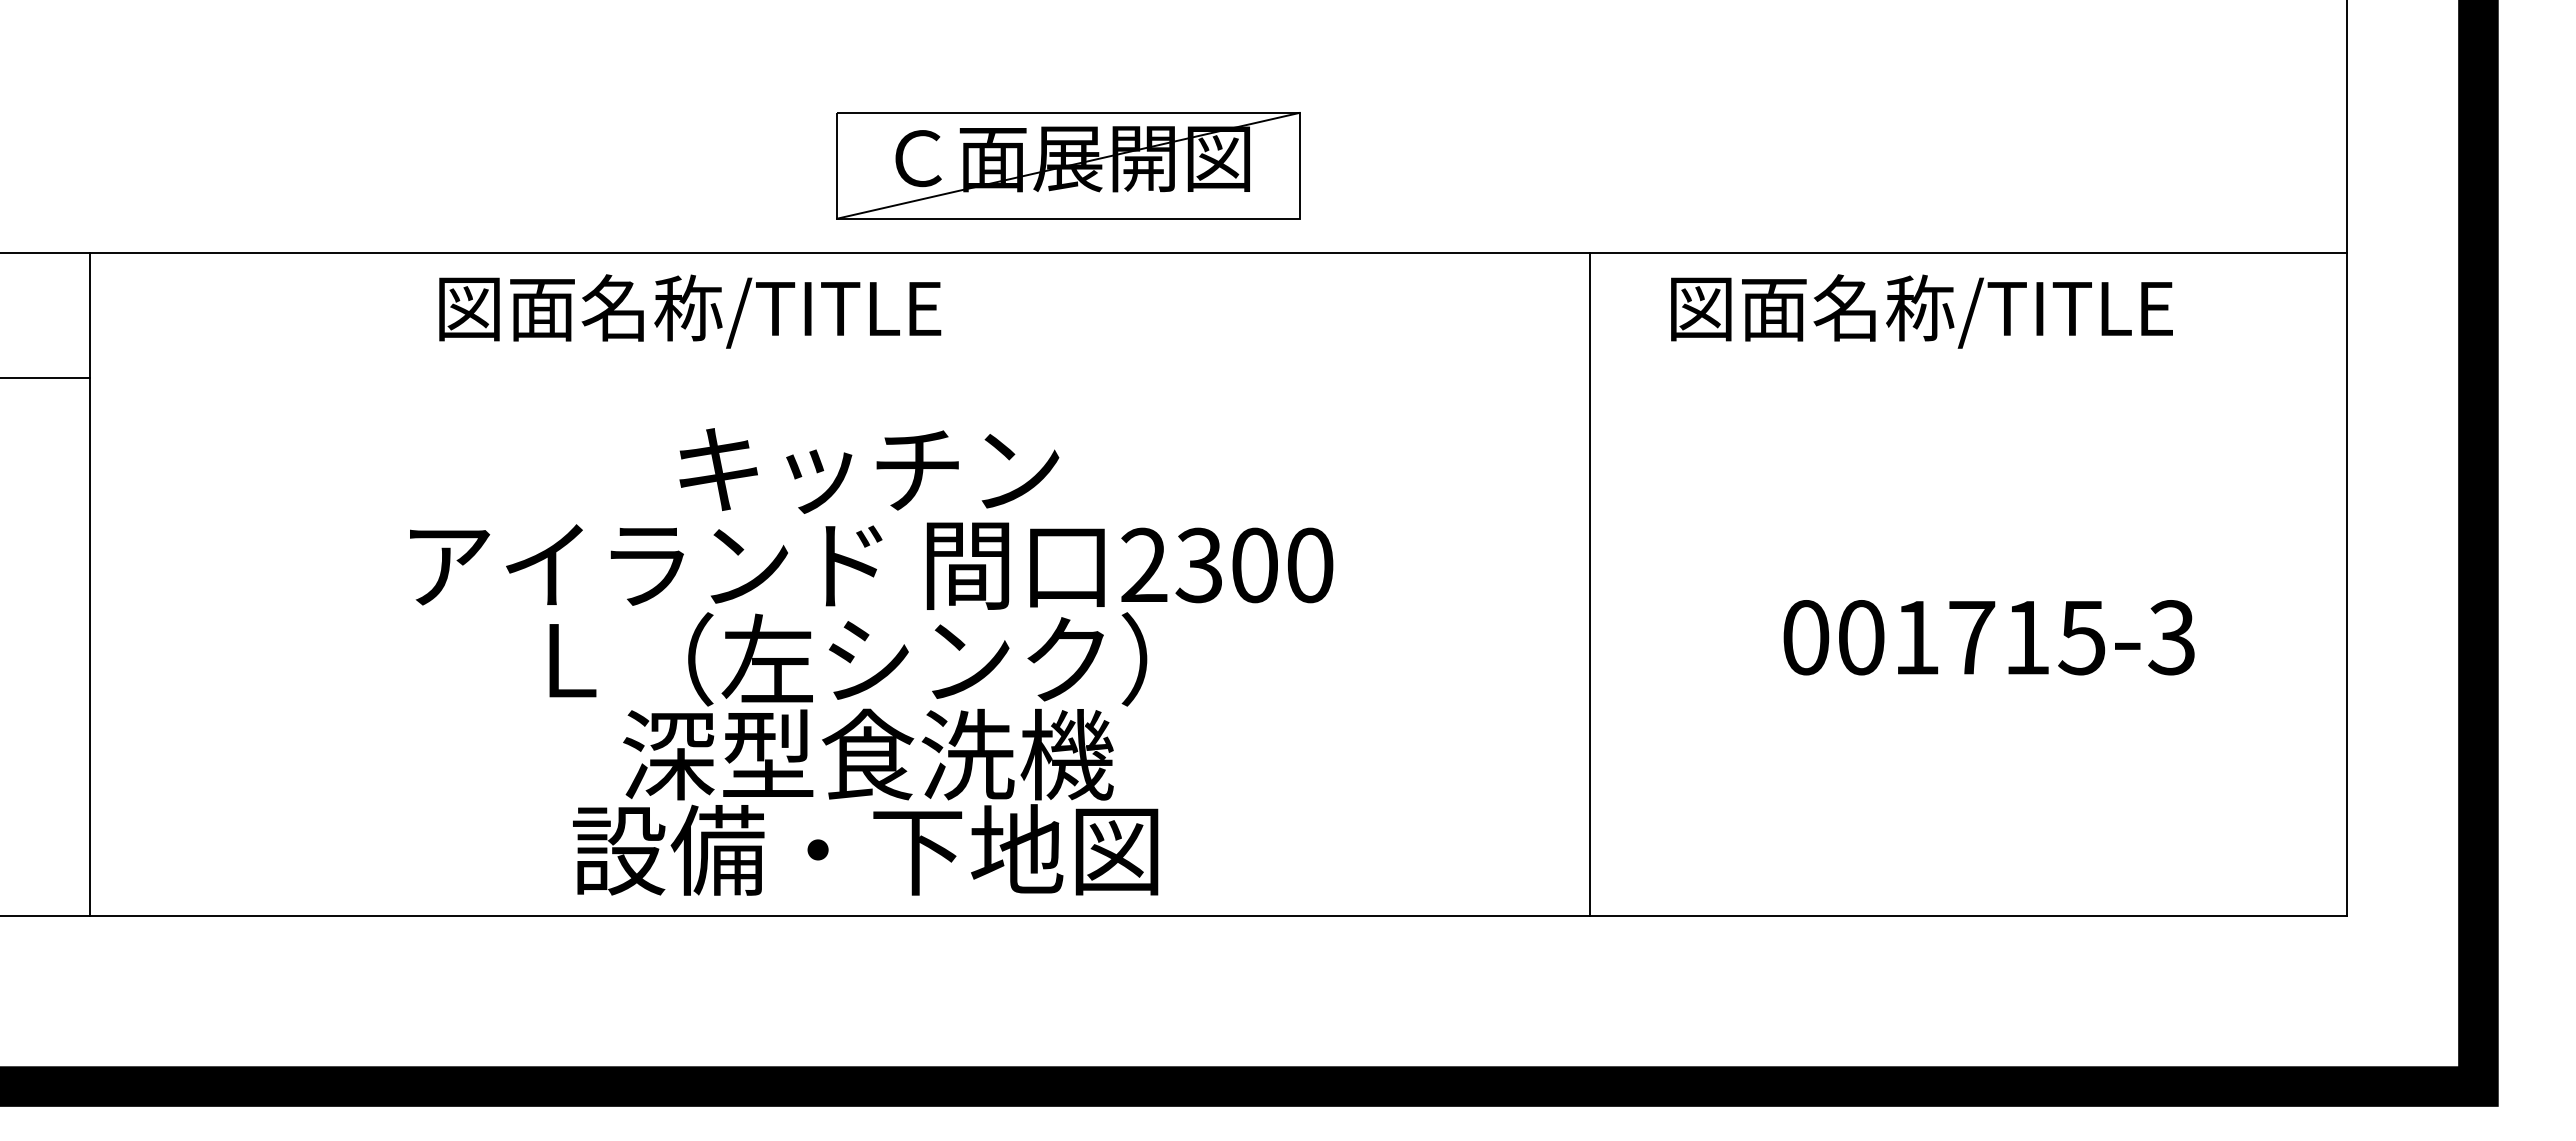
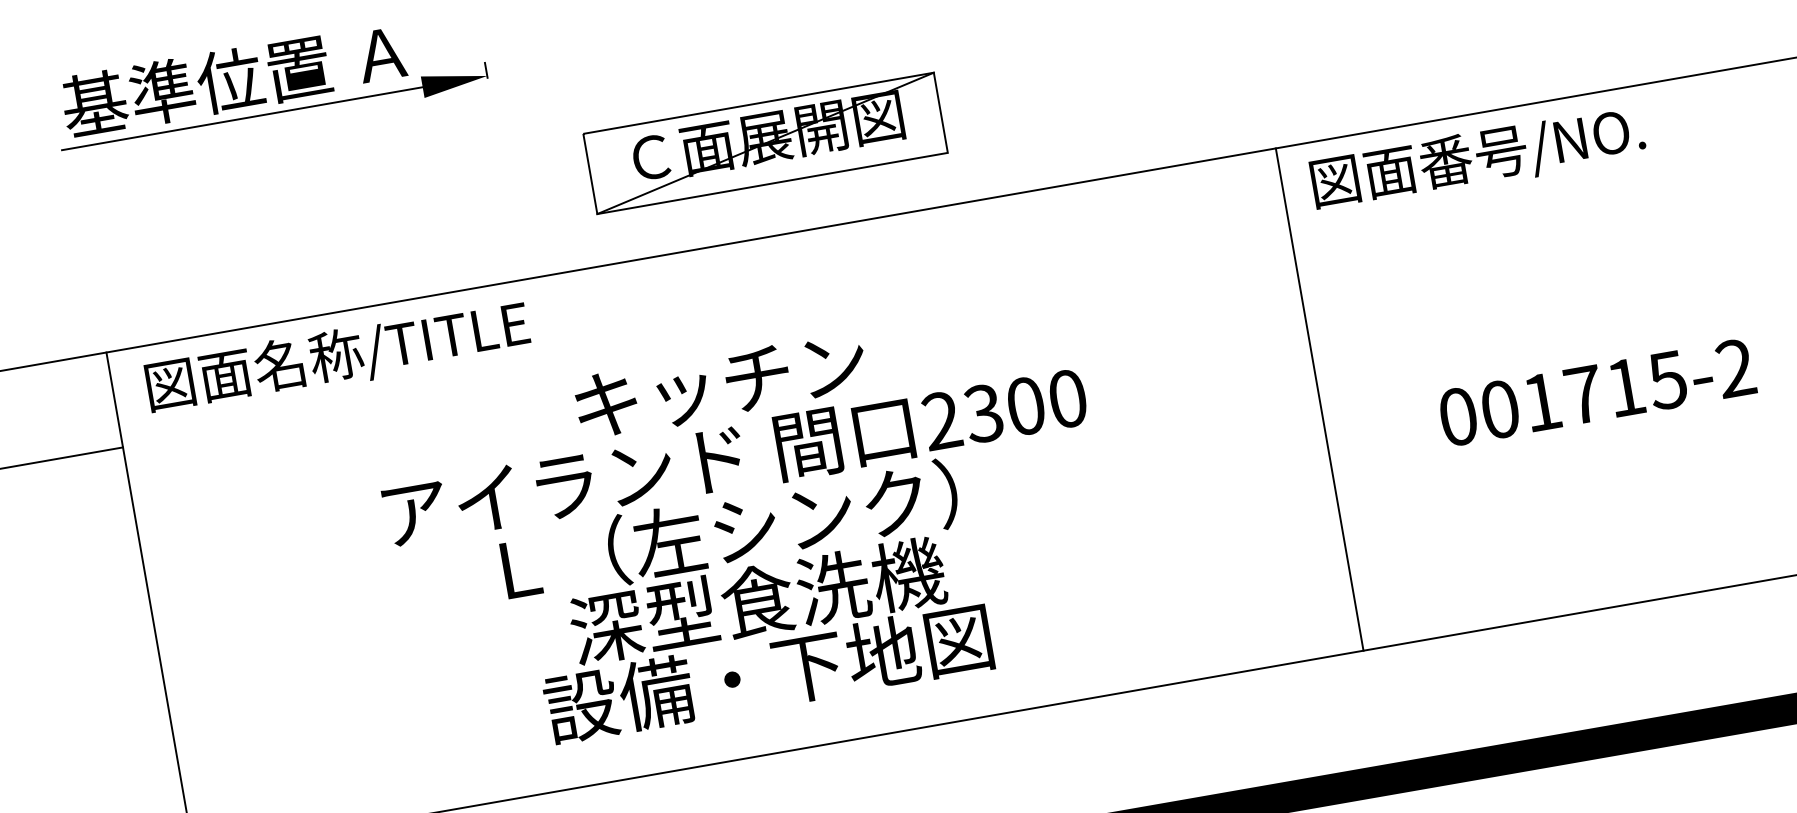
part: (1068, 165) -> (765, 143), moved
text: (1992, 307) -> (1555, 141), 図面名称/TITLE -> 図面番号/NO.
text: (690, 311) -> (338, 357), moved
line: (1590, 584) -> (1319, 399), moved
text: (2171, 637) -> (1735, 368), 001715-3 -> 001715-2
text: (871, 661) -> (747, 529), moved

